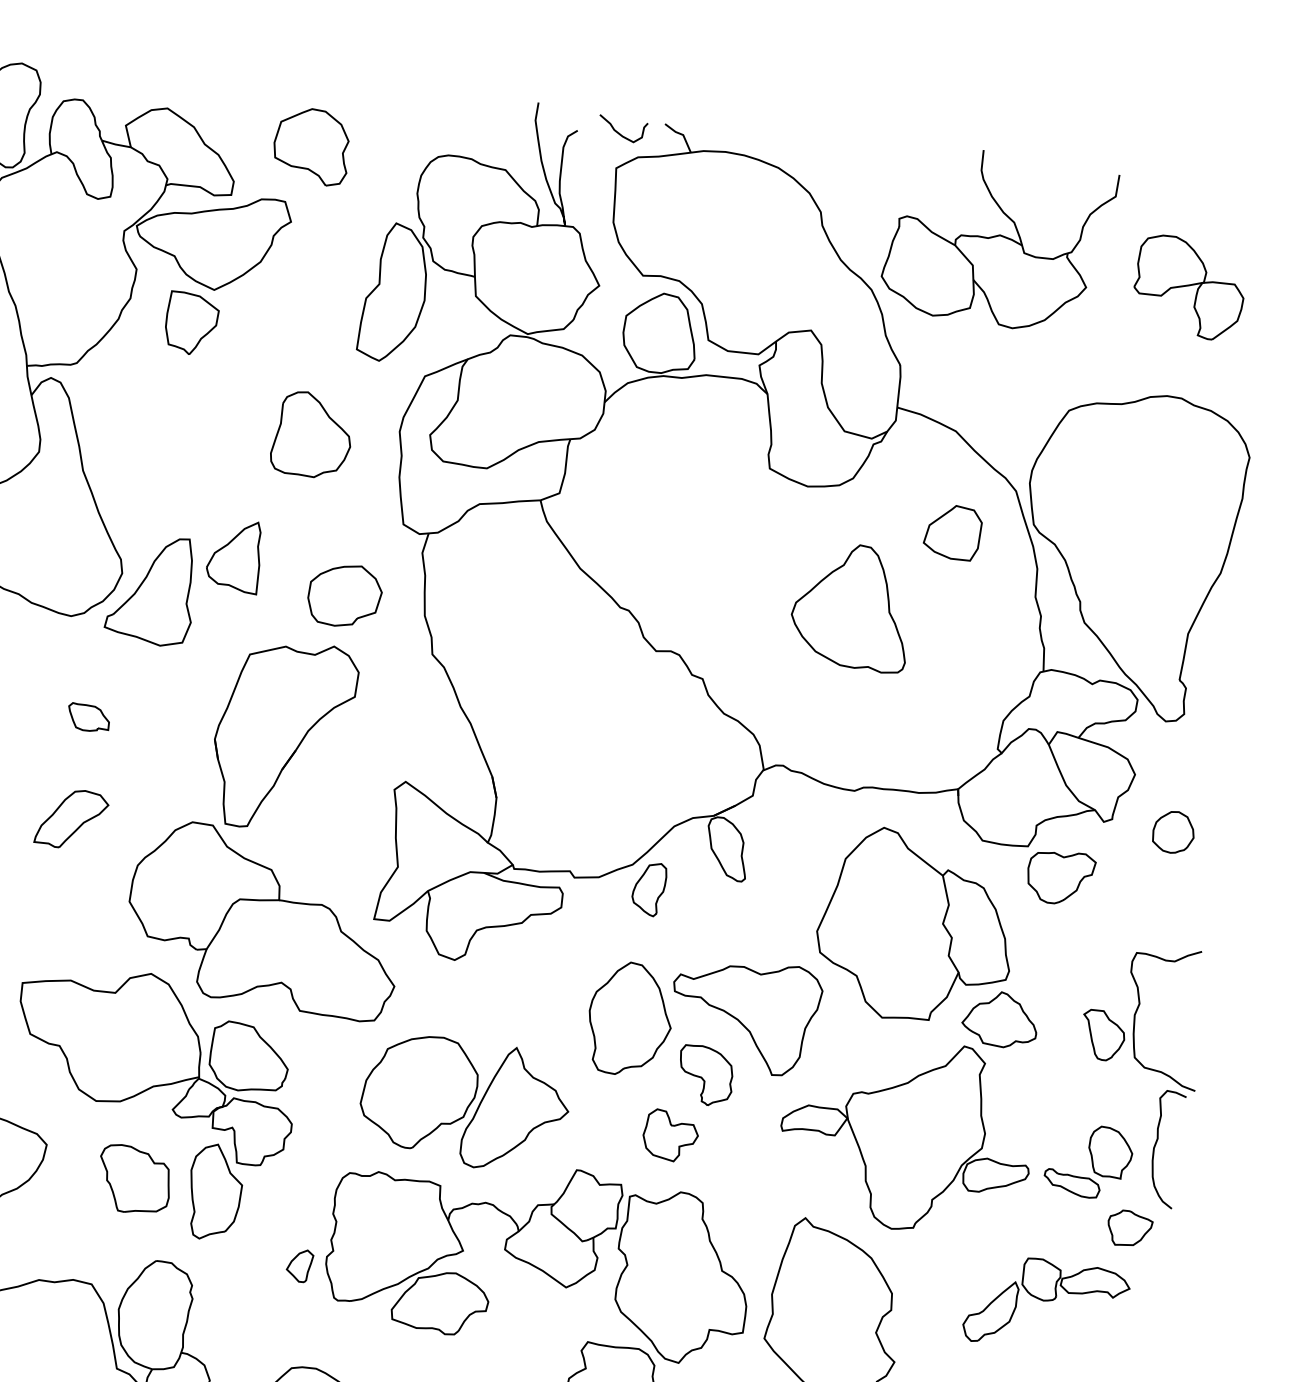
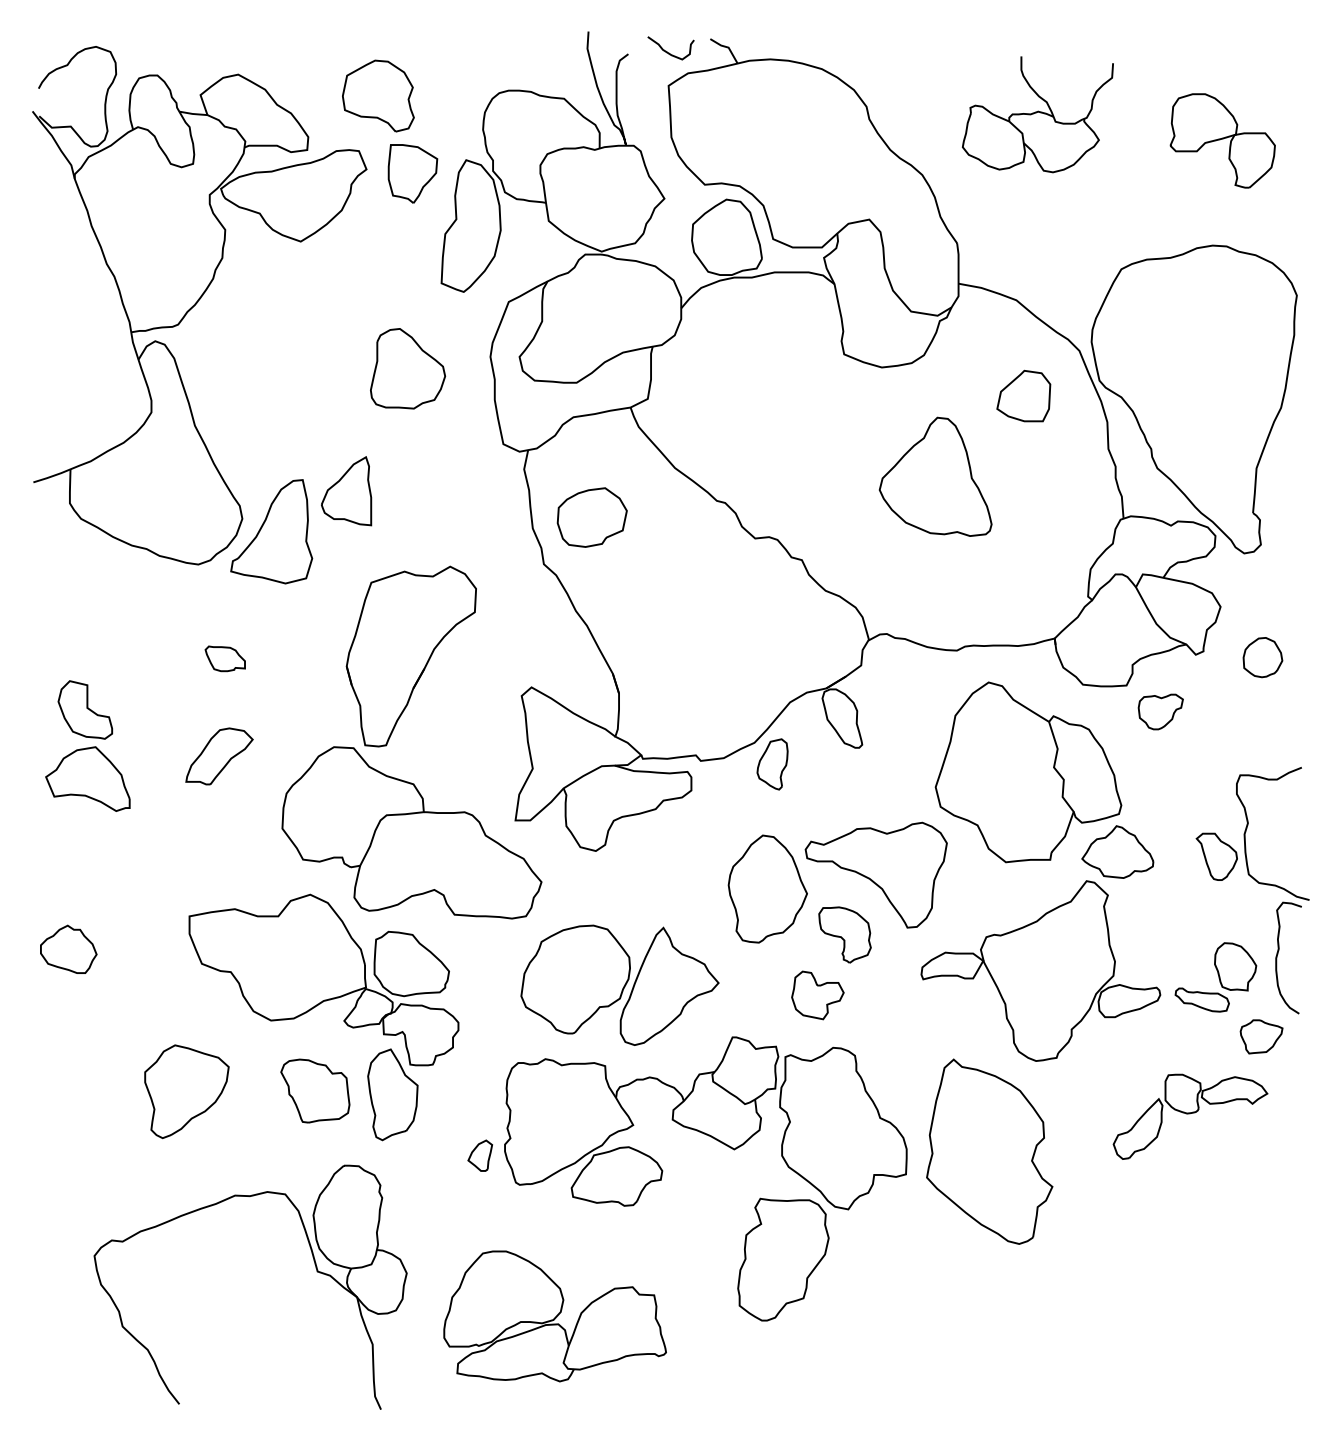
part: (998, 239) -> (1037, 114), size x0.7
part: (191, 323) -> (412, 173), moved
part: (344, 595) -> (591, 517), moved
part: (1060, 877) -> (1160, 711), size x0.7

